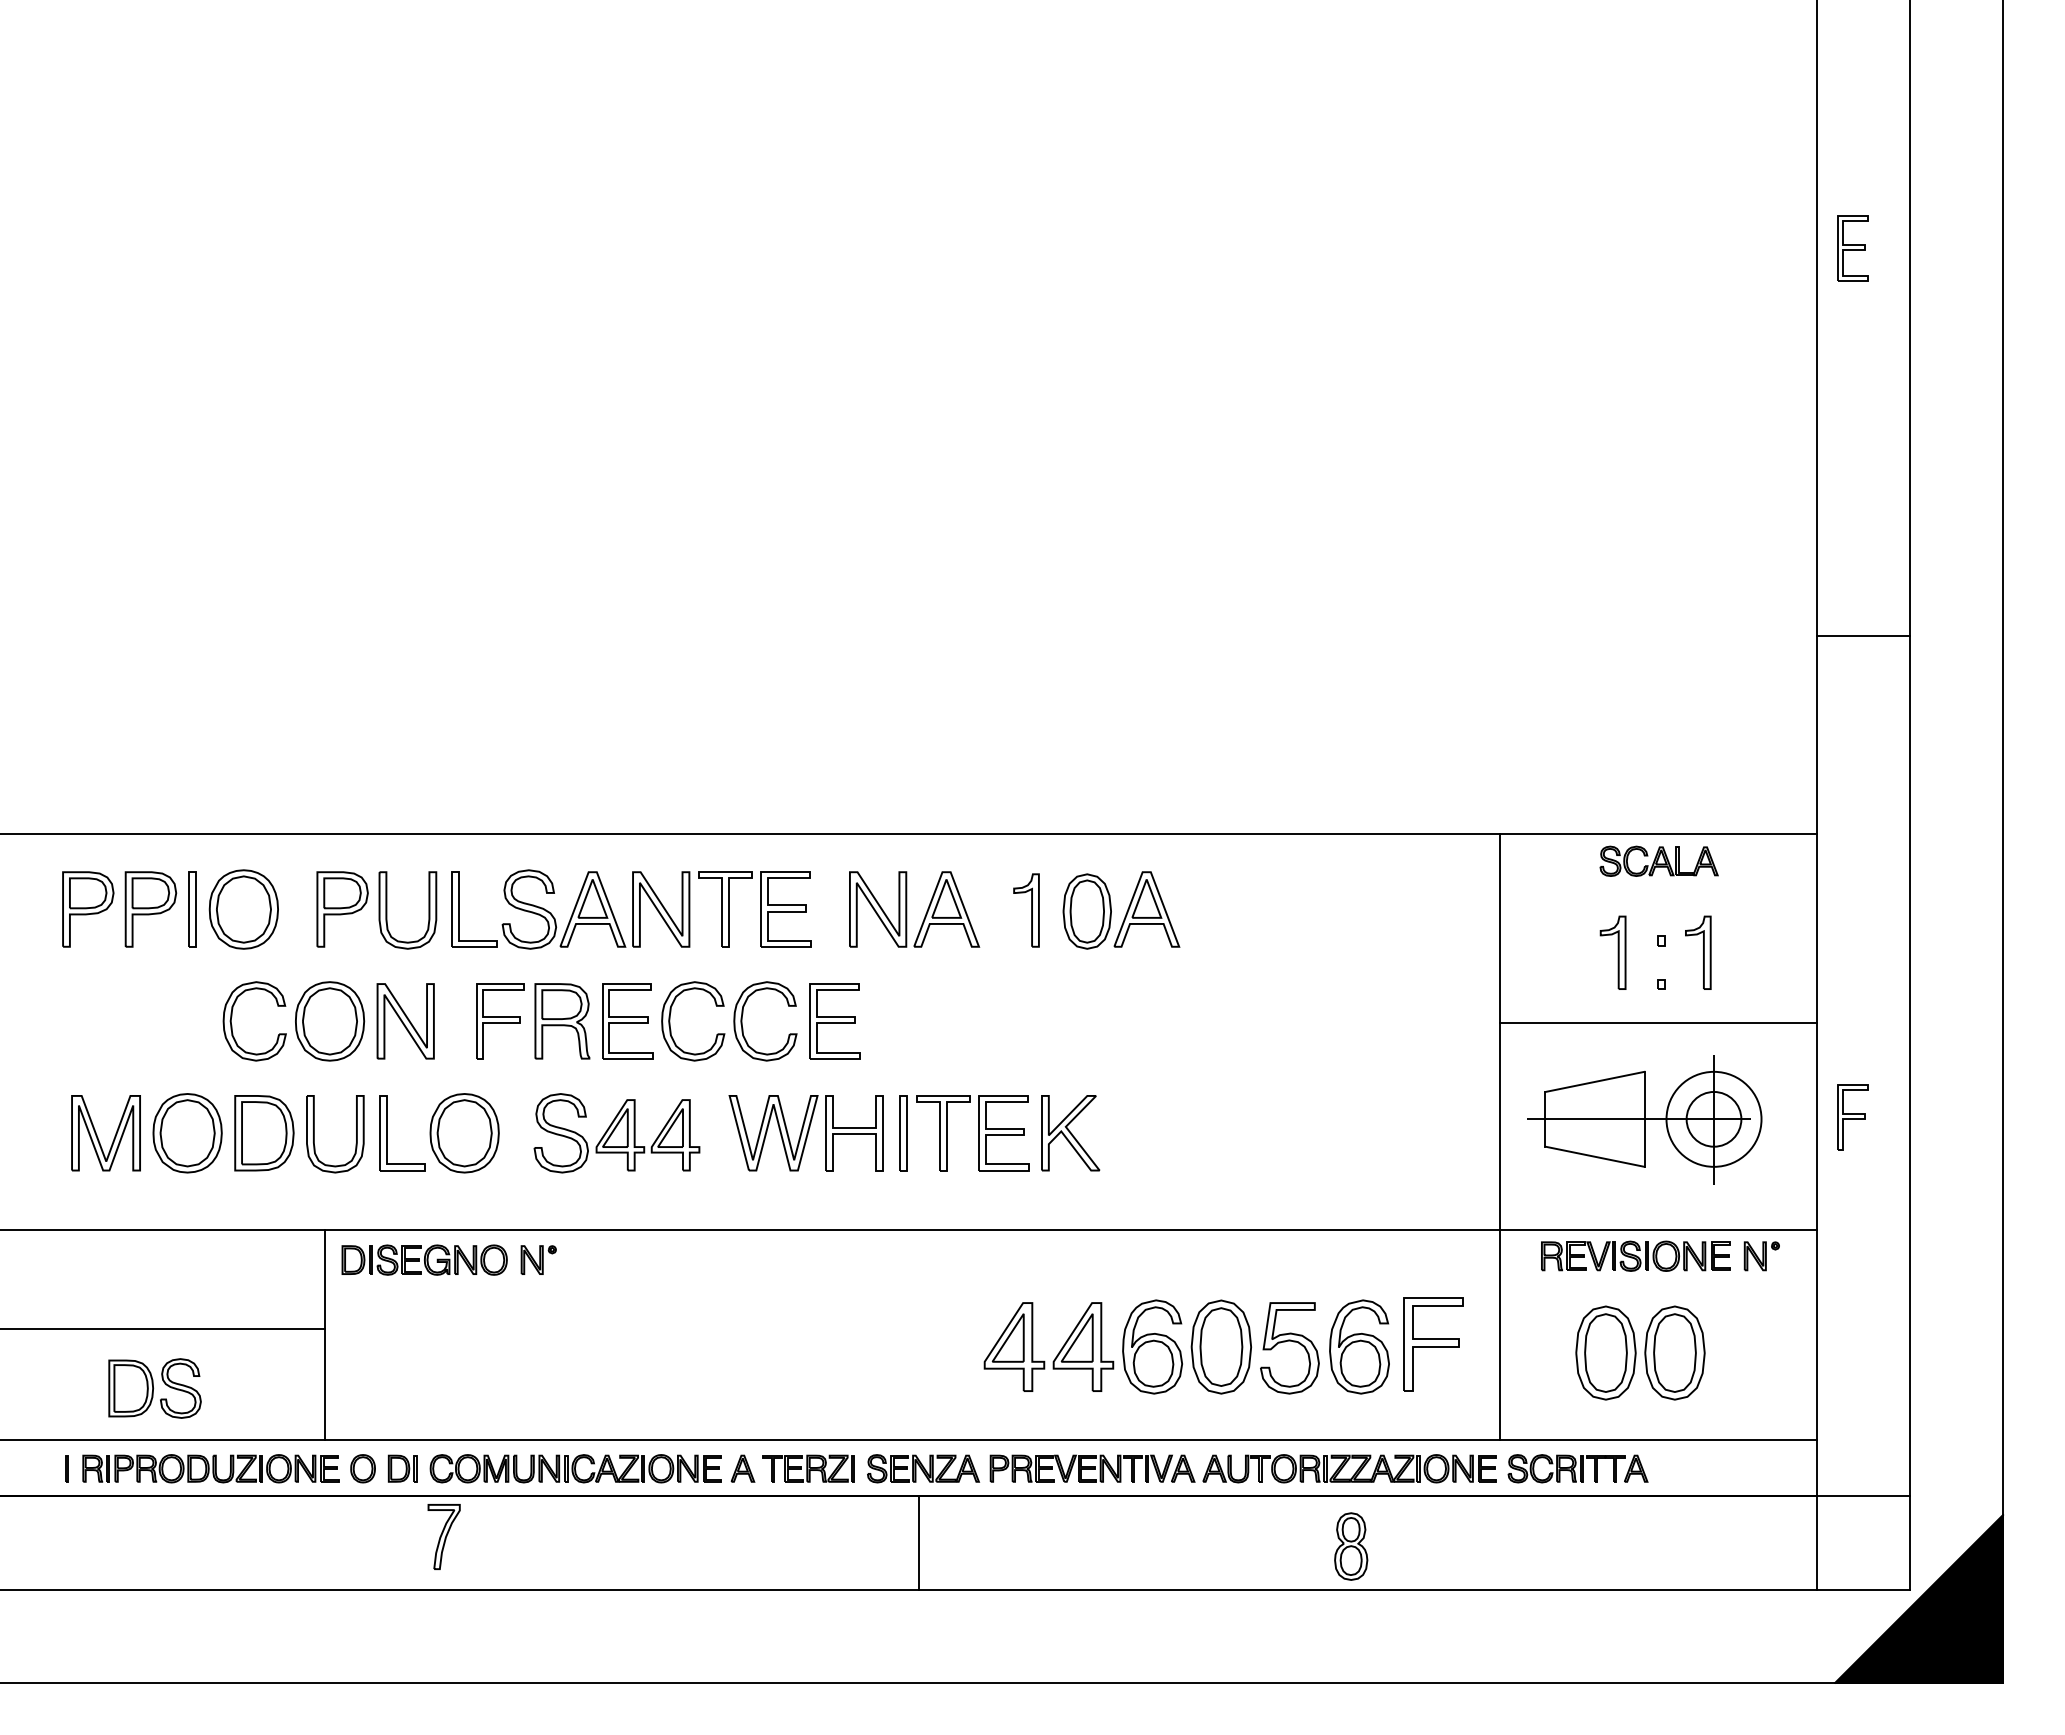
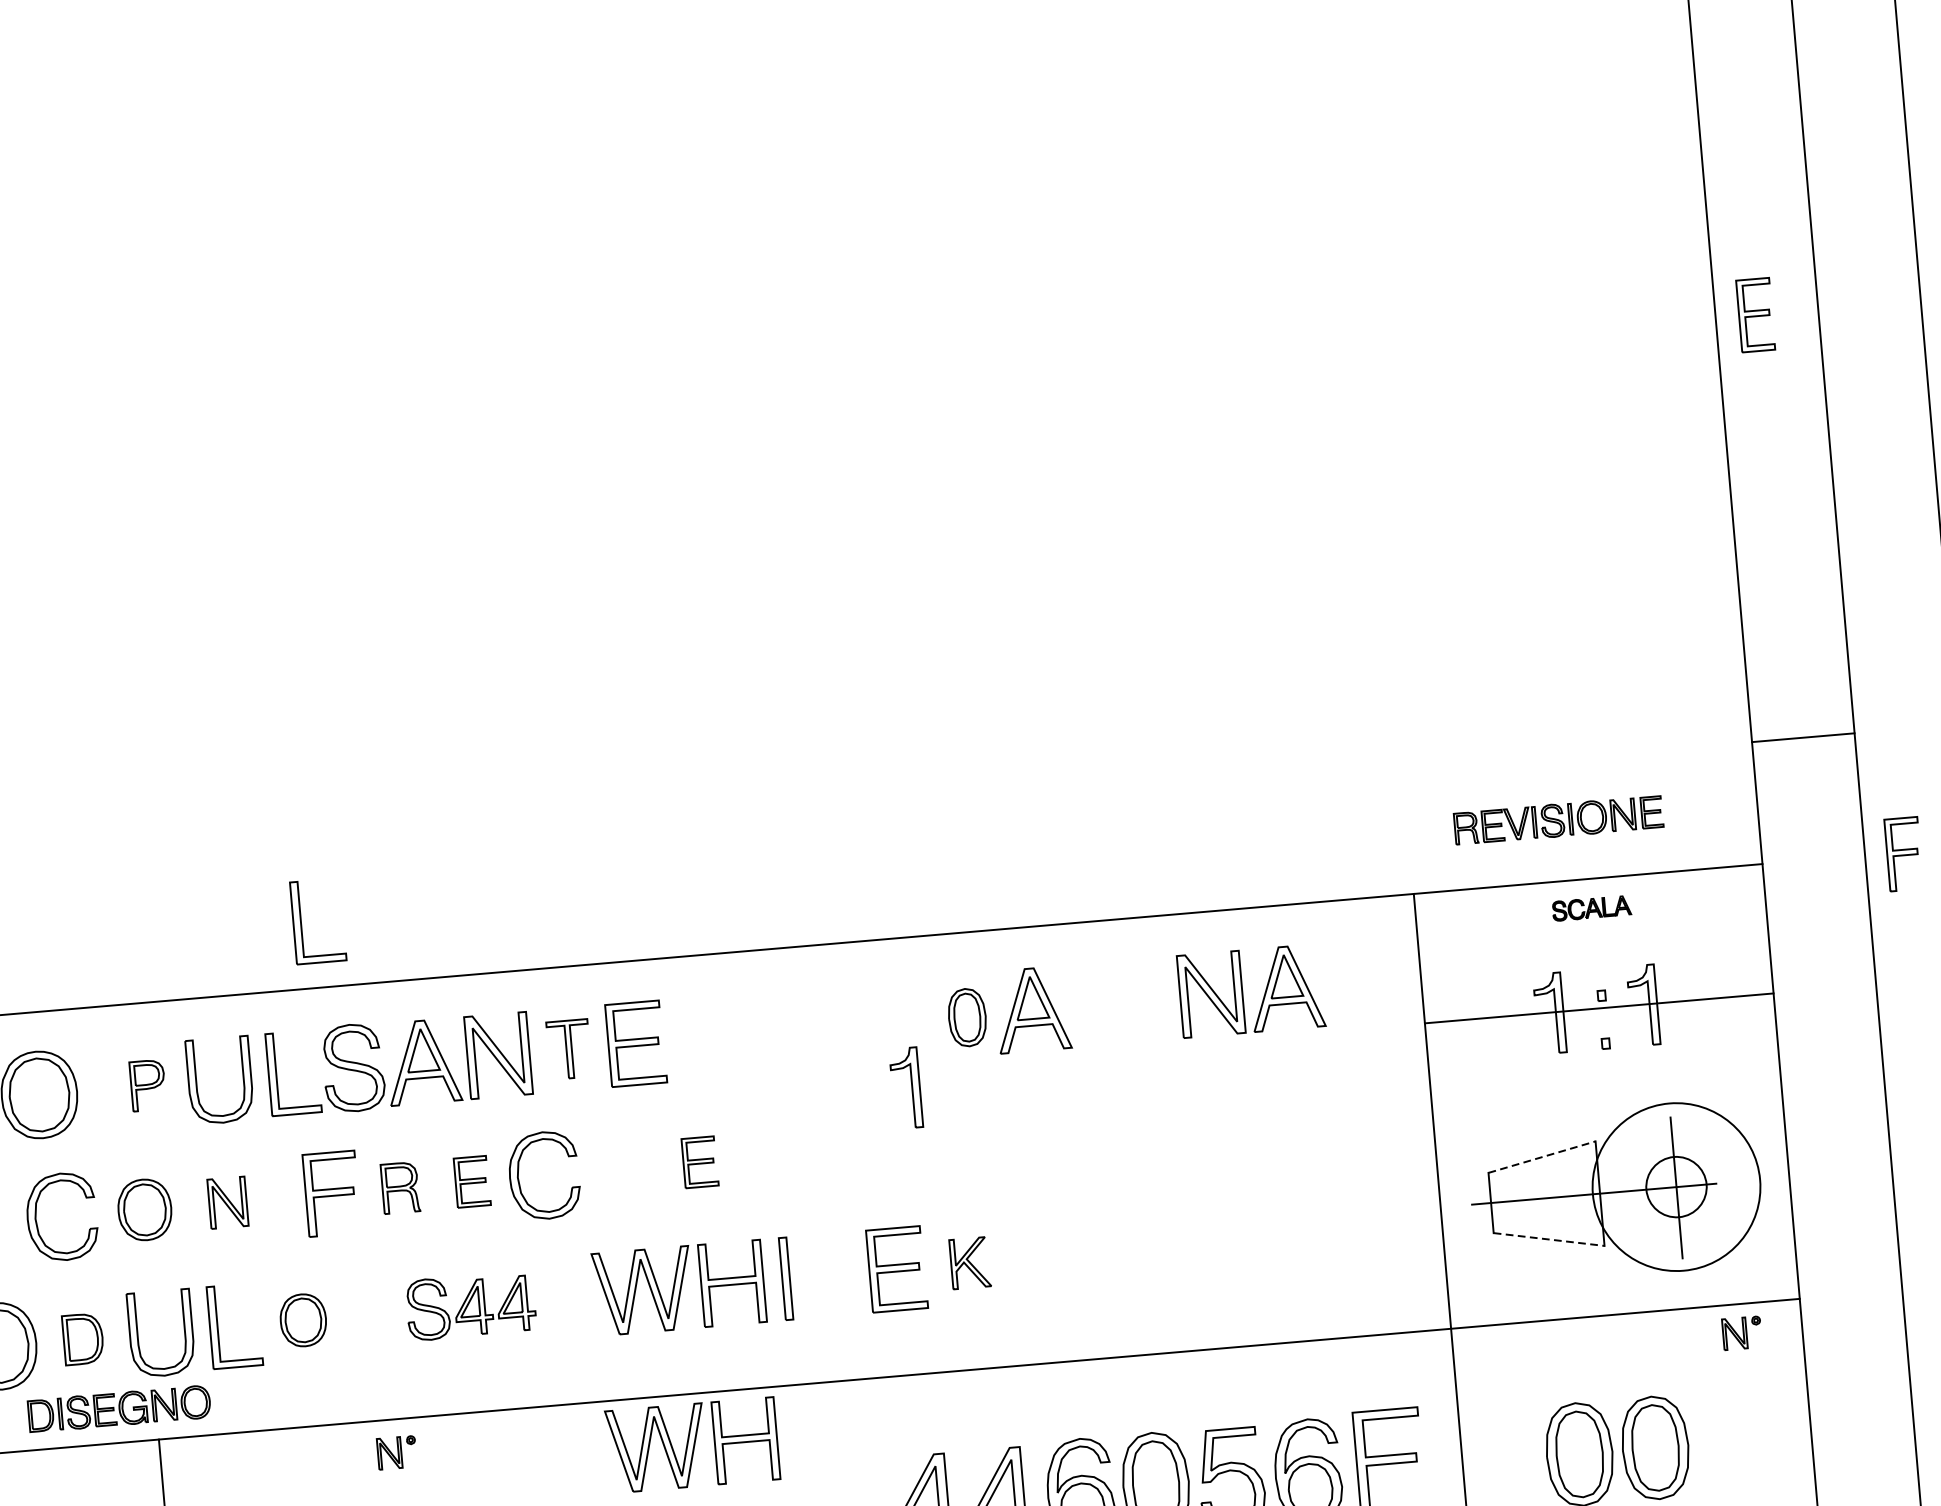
part: (1852, 248) -> (1755, 315), moved
line: (1862, 635) -> (1802, 737), moved
part: (493, 774) -> (301, 922), added
part: (1658, 860) -> (1591, 907), size x0.6
part: (342, 909) -> (147, 1085), size x0.6
part: (725, 909) -> (569, 1049), size x0.7
part: (907, 909) -> (1243, 991), moved
part: (1026, 910) -> (906, 1088), moved
part: (1086, 911) -> (966, 1017), size x0.7
part: (330, 1021) -> (145, 1209), size x0.7
part: (405, 1021) -> (227, 1202), size x0.6
part: (562, 1021) -> (400, 1188), size x0.6
part: (627, 1021) -> (472, 1181), size x0.6
part: (742, 1021) -> (598, 1171), removed
part: (834, 1021) -> (699, 1162), size x0.6
line: (1657, 1023) -> (1598, 1008), moved
line: (1594, 1081) -> (1541, 1156), solid -> dashed
part: (1852, 1117) -> (1903, 854), moved
circle: (1713, 1118) -> (1675, 1186), size x1.6
part: (264, 1133) -> (83, 1339), size x0.6
part: (464, 1133) -> (303, 1320), size x0.6
part: (616, 1133) -> (470, 1306), size x0.7
part: (943, 1133) -> (830, 1275), removed
part: (1070, 1133) -> (969, 1263), size x0.6
line: (1594, 1156) -> (1548, 1239), solid -> dashed
part: (1635, 1255) -> (1557, 819), moved
part: (424, 1259) -> (119, 1408), moved
part: (805, 1276) -> (691, 1445), added

